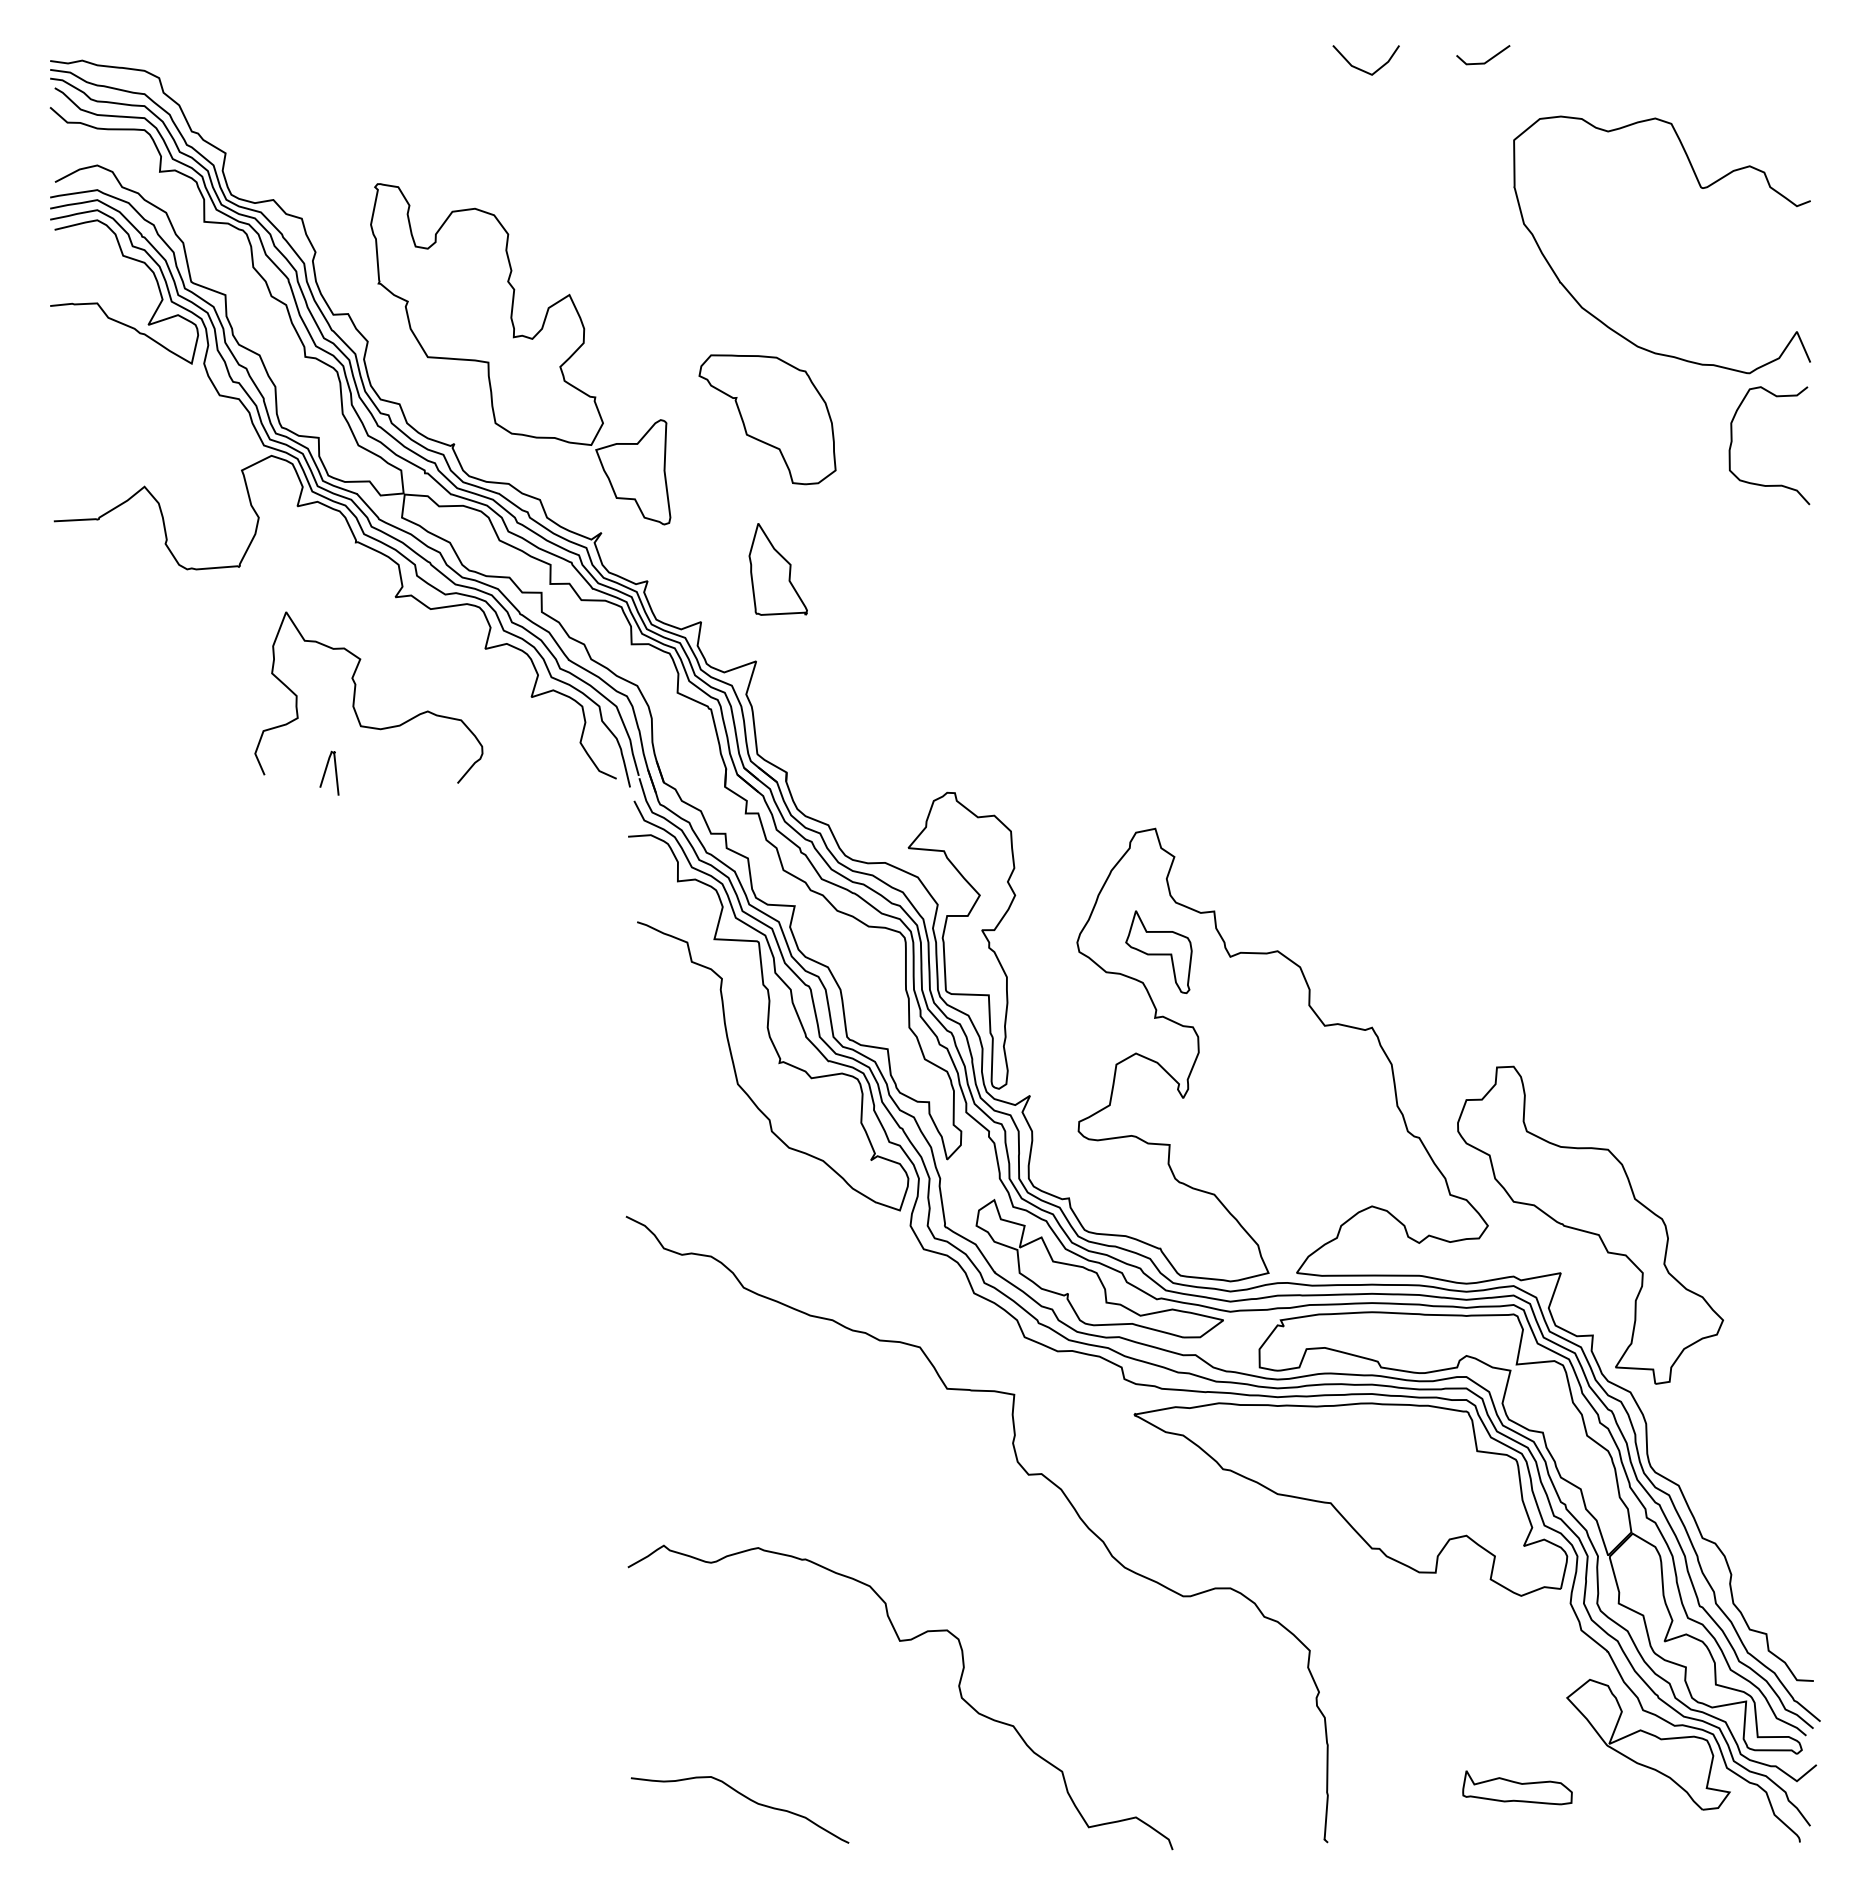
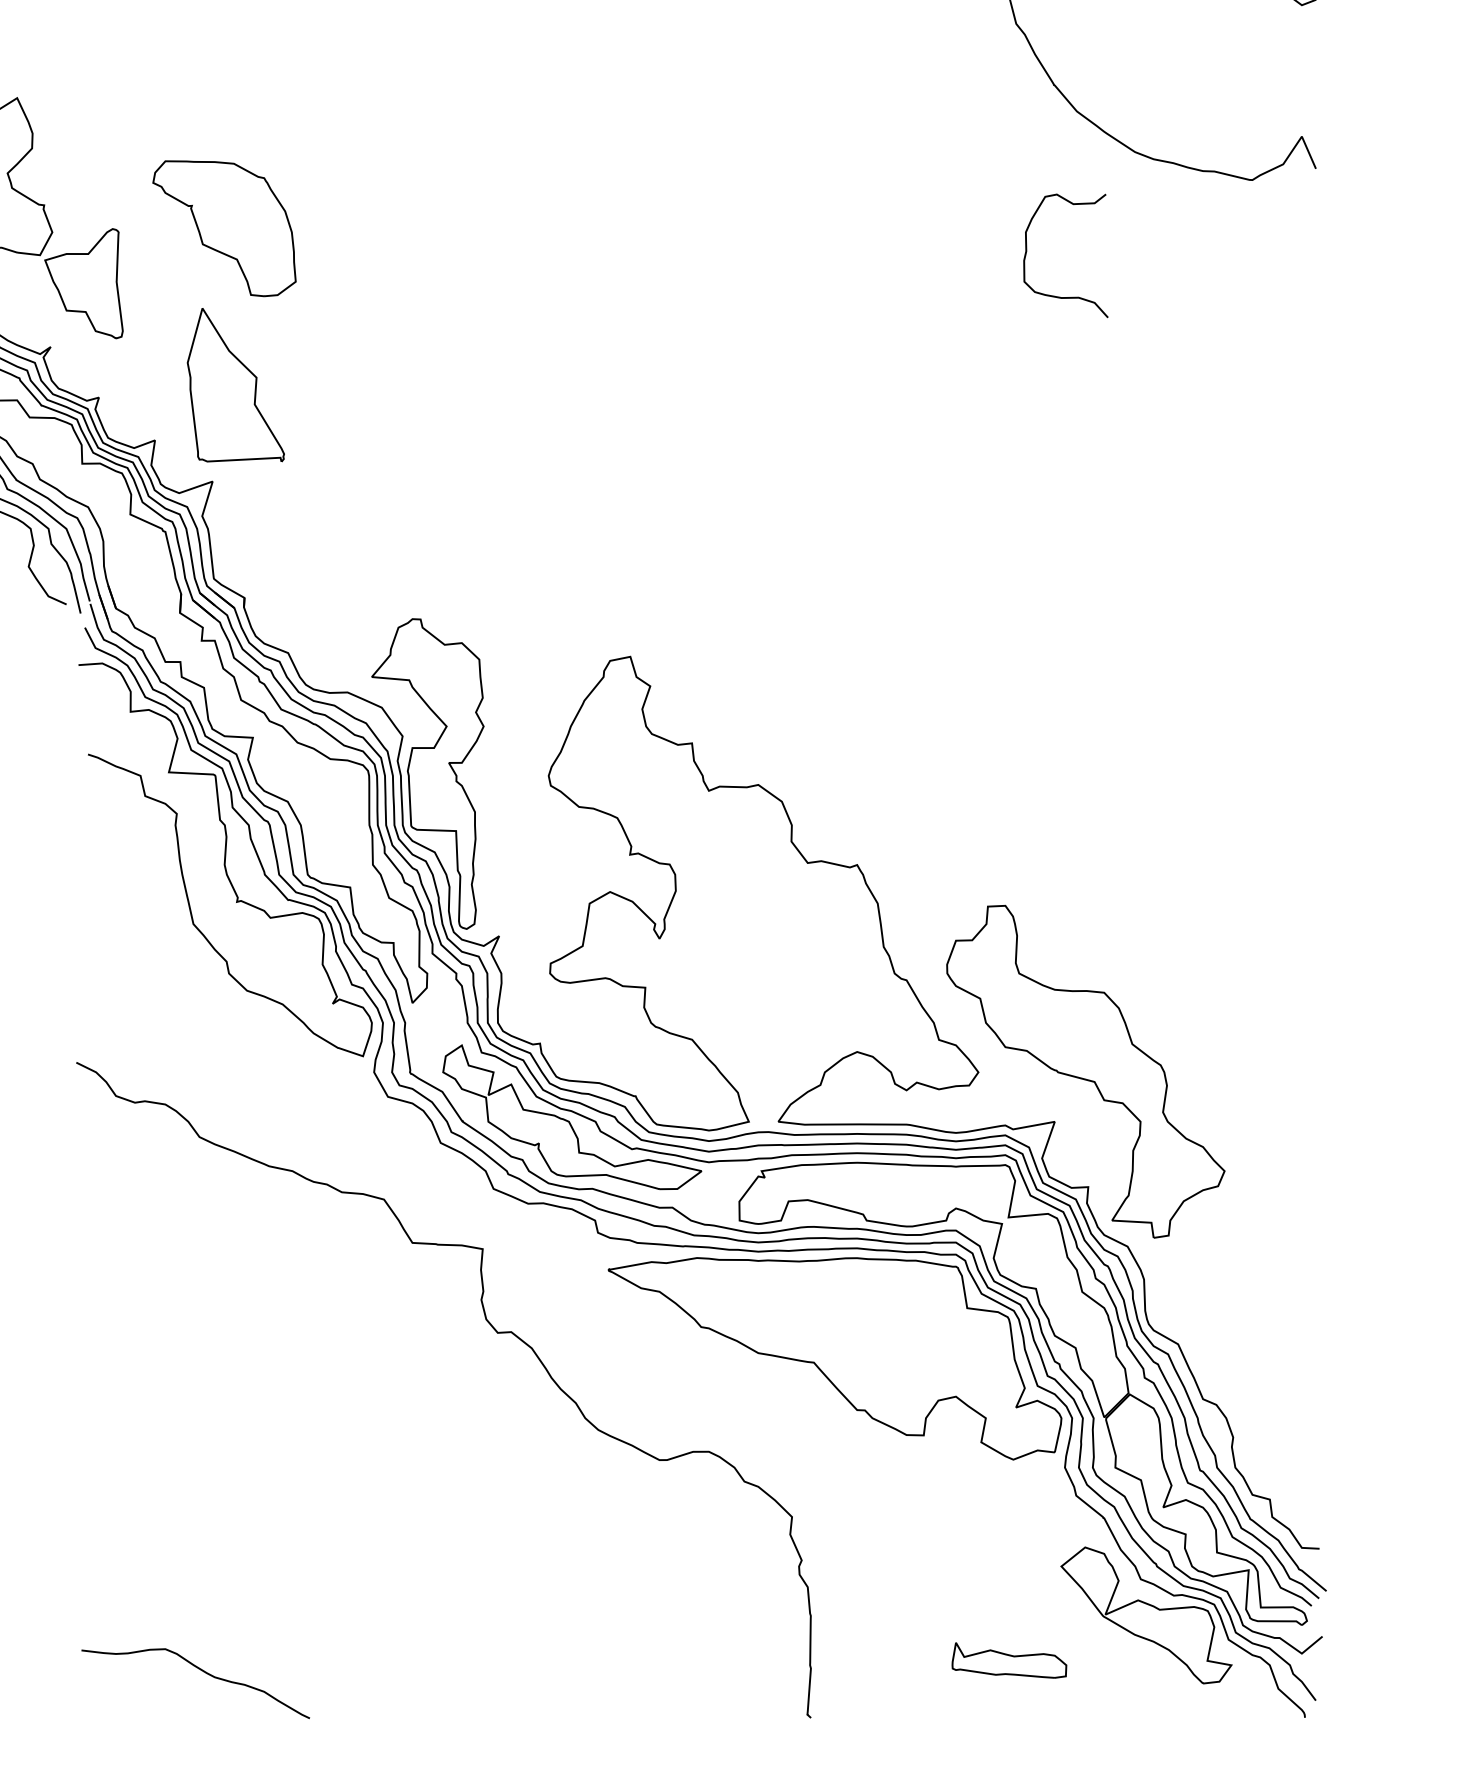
curve: (1732, 443) -> (1027, 253), moved
part: (777, 569) -> (234, 385), size x1.6
part: (1158, 952) -> (633, 786), removed
curve: (900, 1641) -> (363, 1507), removed

